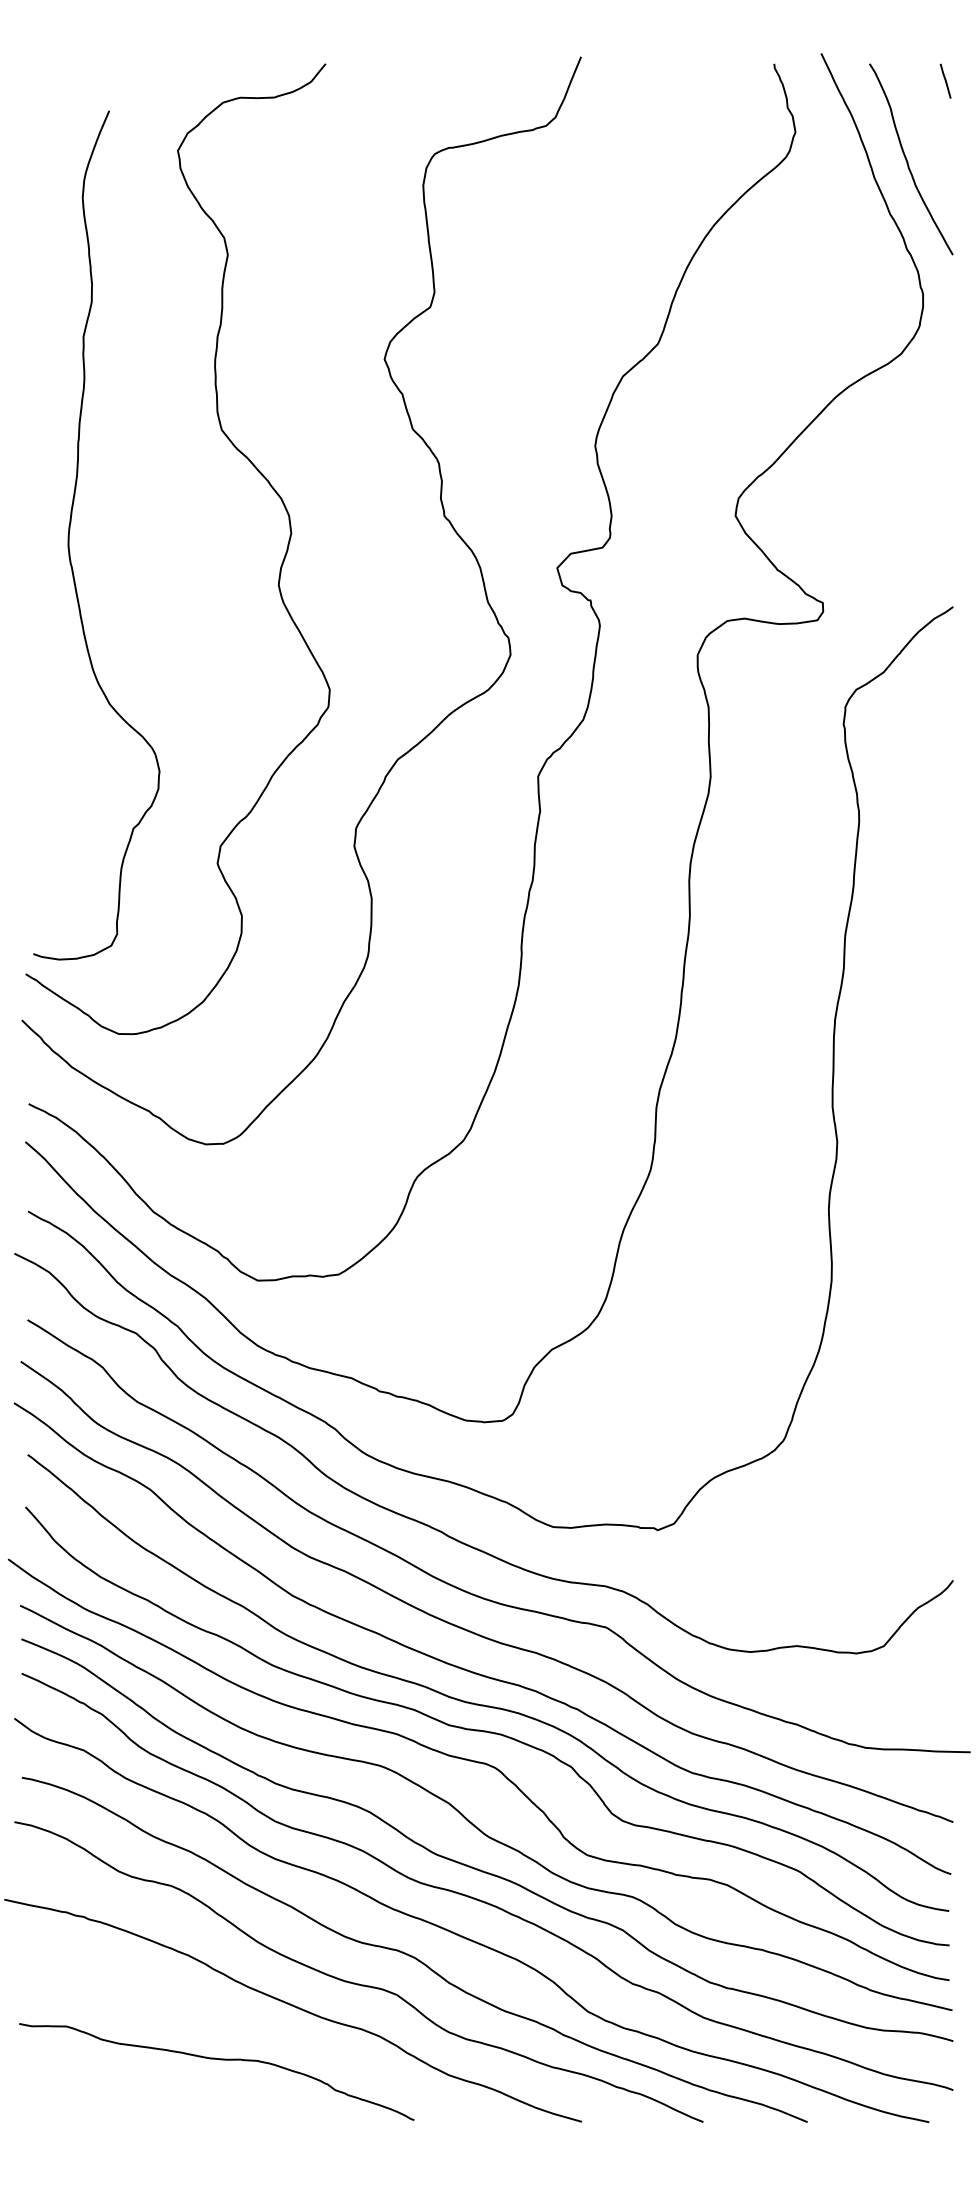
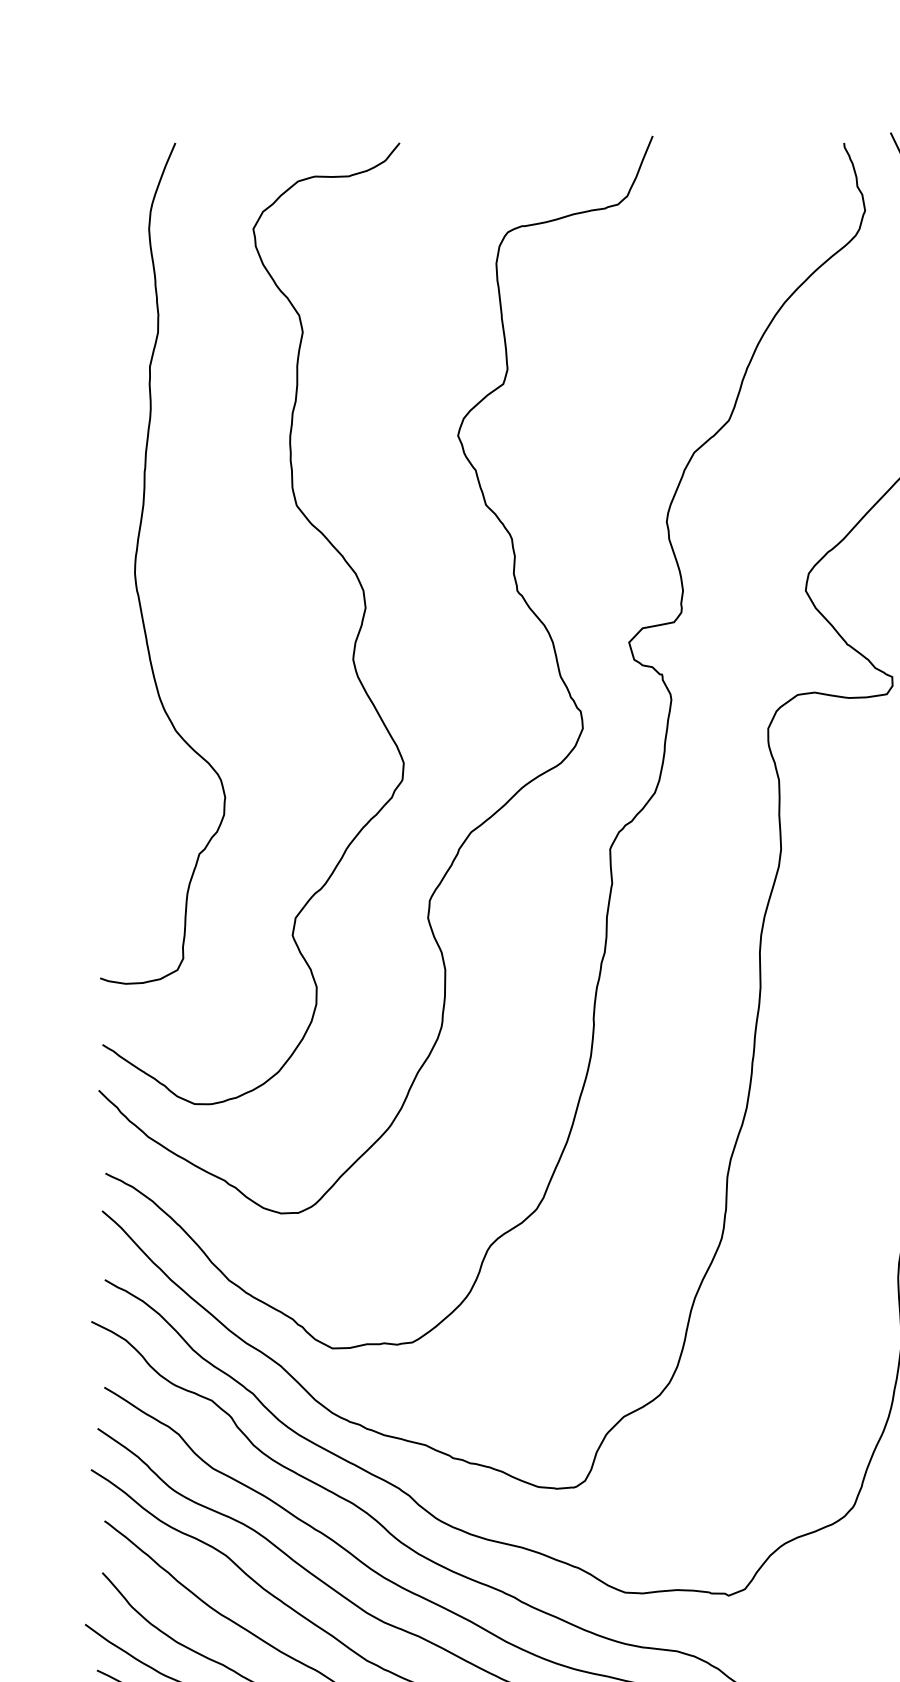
curve: (70, 530) -> (136, 558), moved

